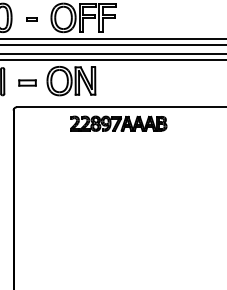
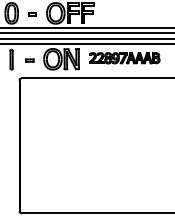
part: (27, 82) -> (29, 60), size x0.62
part: (118, 124) -> (124, 58), moved

